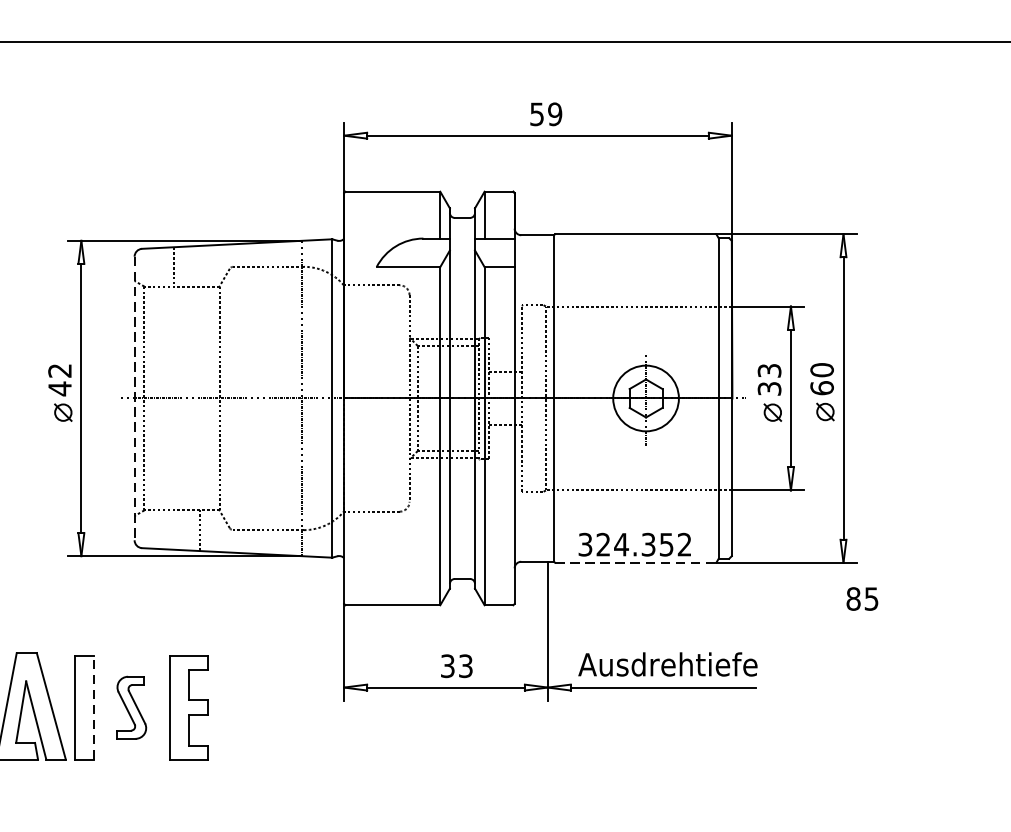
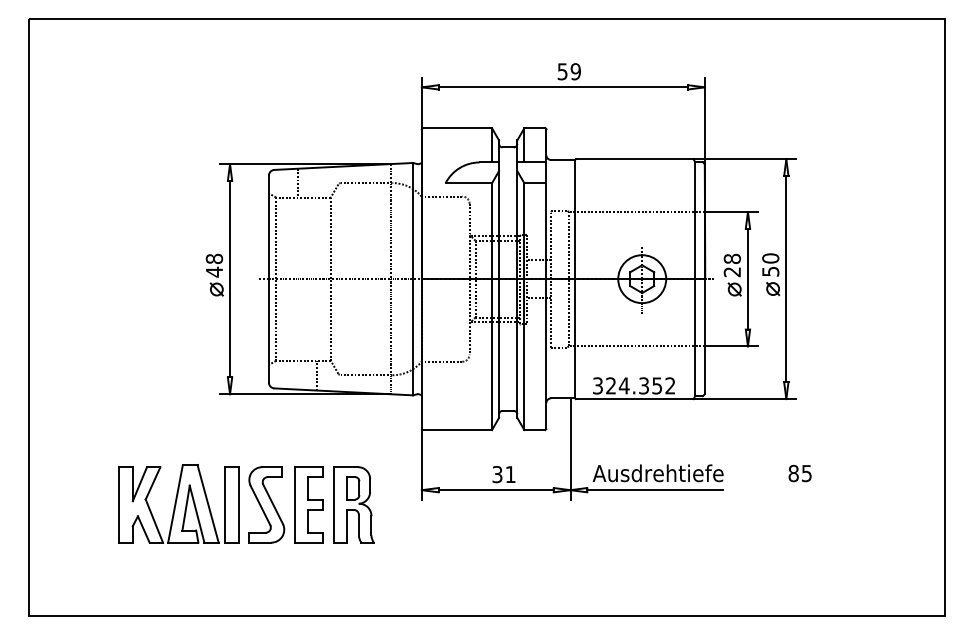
text: (60, 370) -> (214, 258), 42 -> 48
text: (768, 379) -> (731, 265), 33 -> 28
text: (821, 387) -> (770, 271), 60 -> 50
line: (134, 398) -> (268, 279), dashed -> solid
line: (635, 563) -> (634, 399), dashed -> solid
text: (861, 598) -> (799, 473), moved
text: (465, 666) -> (510, 474), 33 -> 31
line: (92, 707) -> (238, 504), dashed -> solid
part: (131, 707) -> (266, 504), size x1.67
part: (250, 707) -> (353, 504), added

